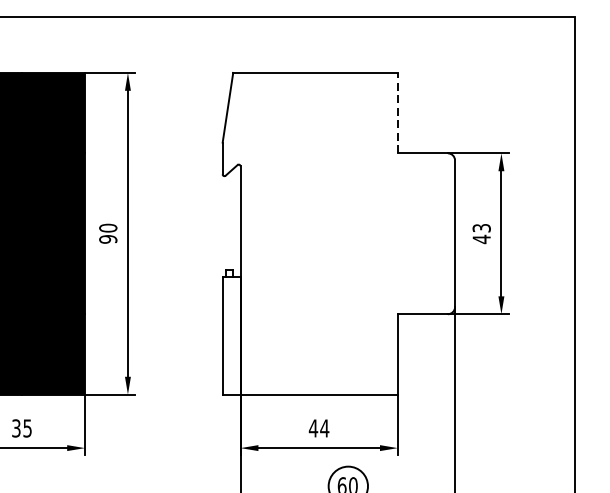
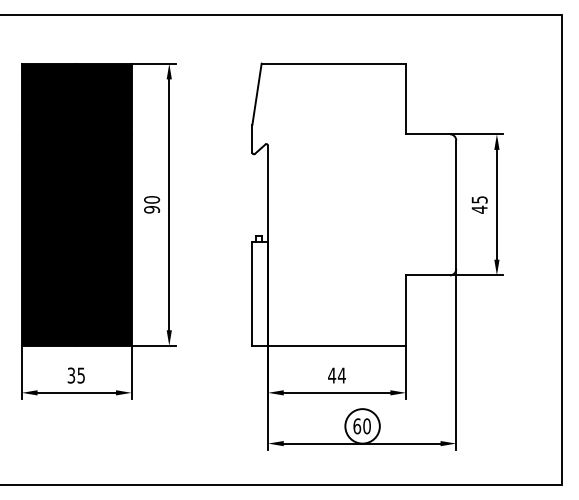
line: (398, 112) -> (406, 98), dashed -> solid
text: (480, 227) -> (478, 199), 43 -> 45

